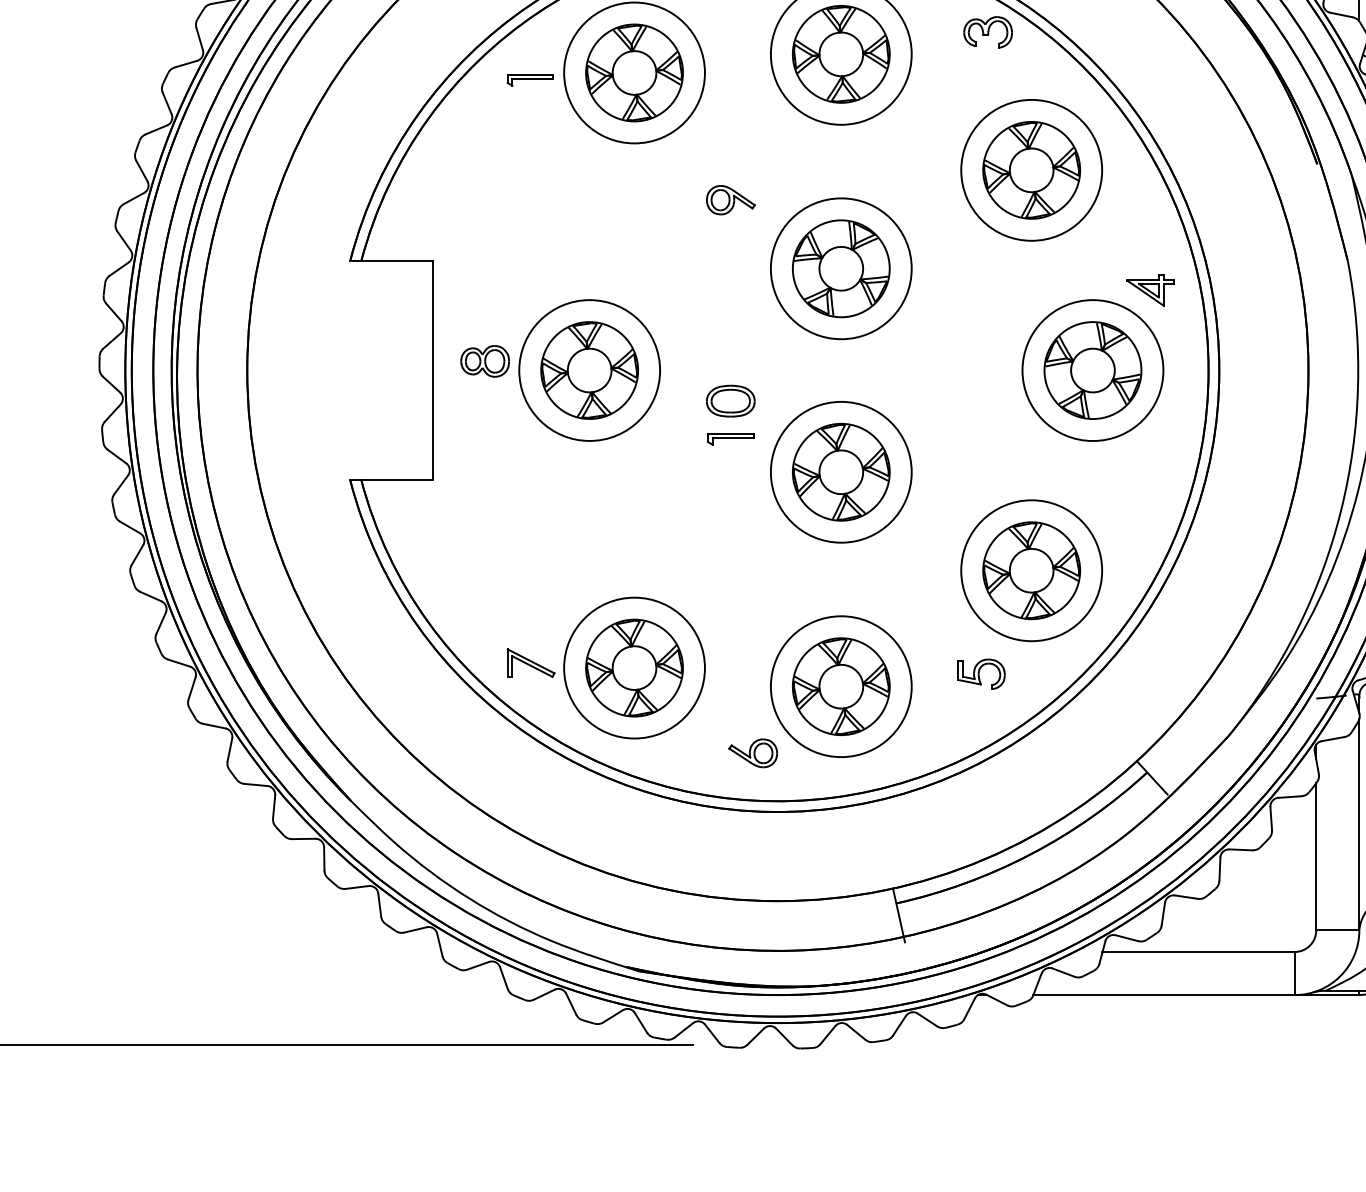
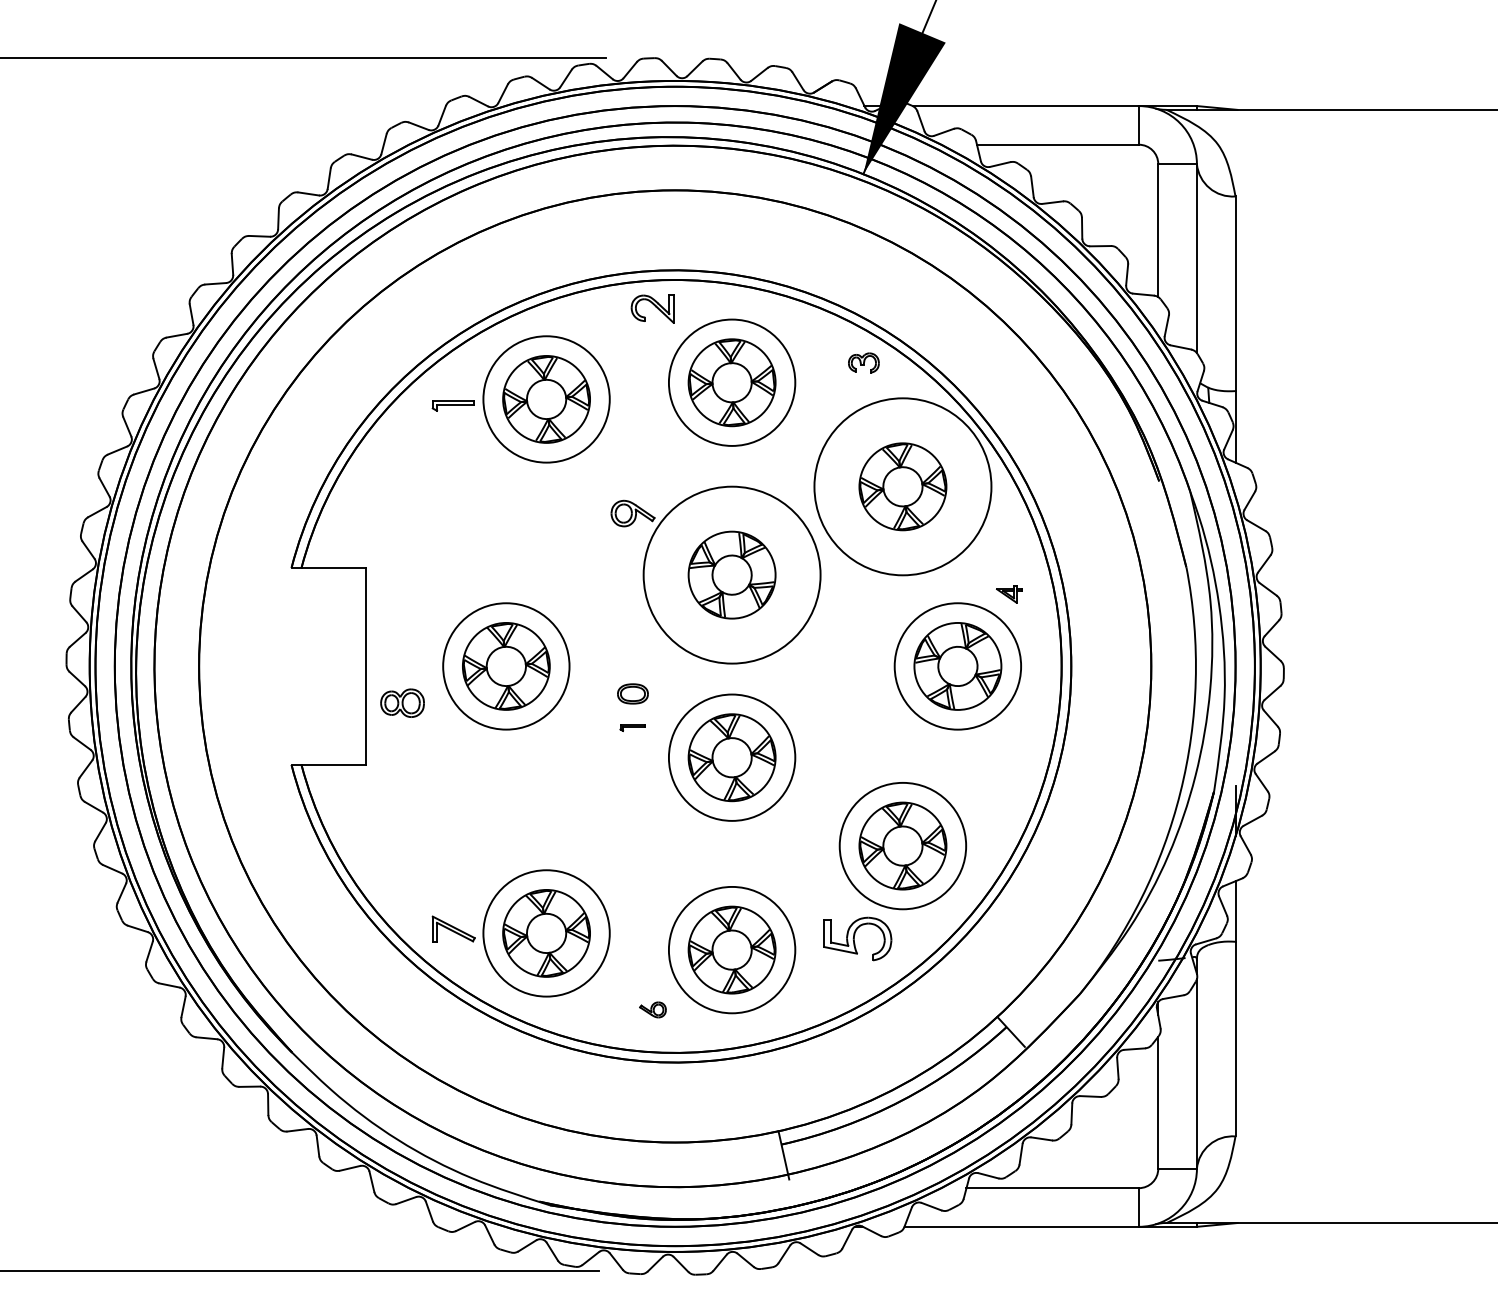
part: (987, 31) -> (863, 362), size x0.7
circle: (1031, 170) -> (902, 486), size x1.4
circle: (840, 268) -> (731, 574), size x1.4
part: (1150, 290) -> (1009, 594), size x0.6
part: (485, 360) -> (402, 702), moved
part: (730, 400) -> (632, 693), size x0.7
part: (730, 438) -> (632, 727), size x0.6
part: (981, 673) -> (857, 938), size x1.6
part: (752, 752) -> (652, 1009), size x0.6

